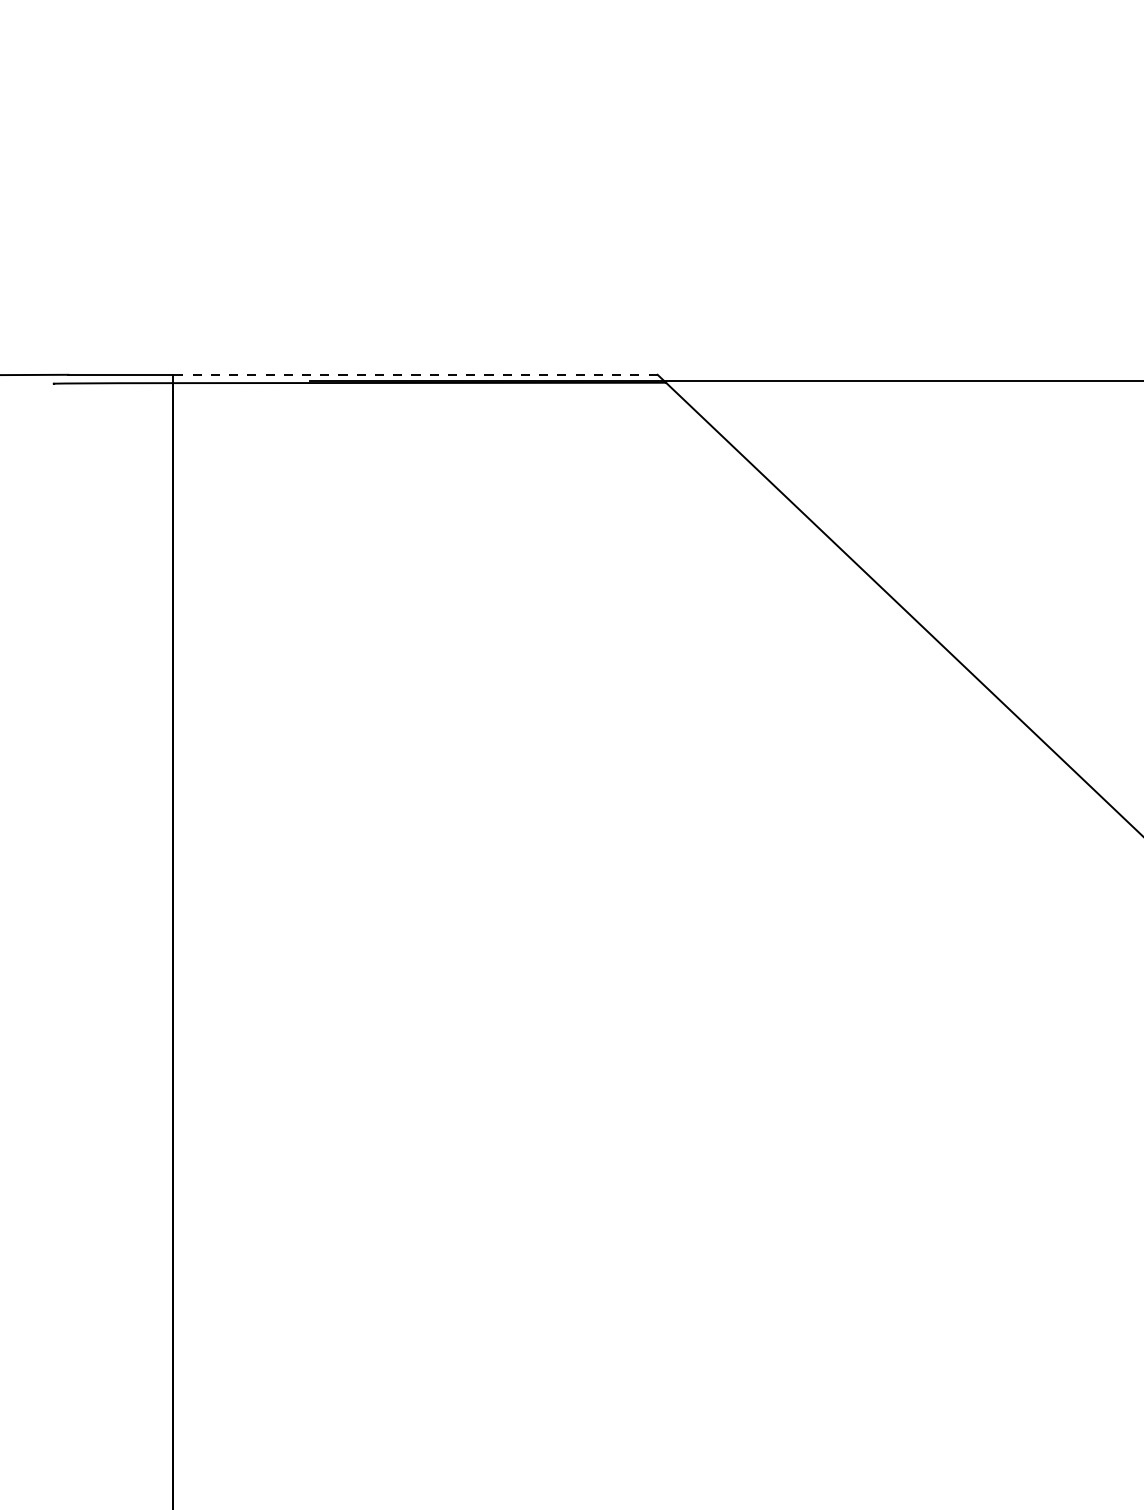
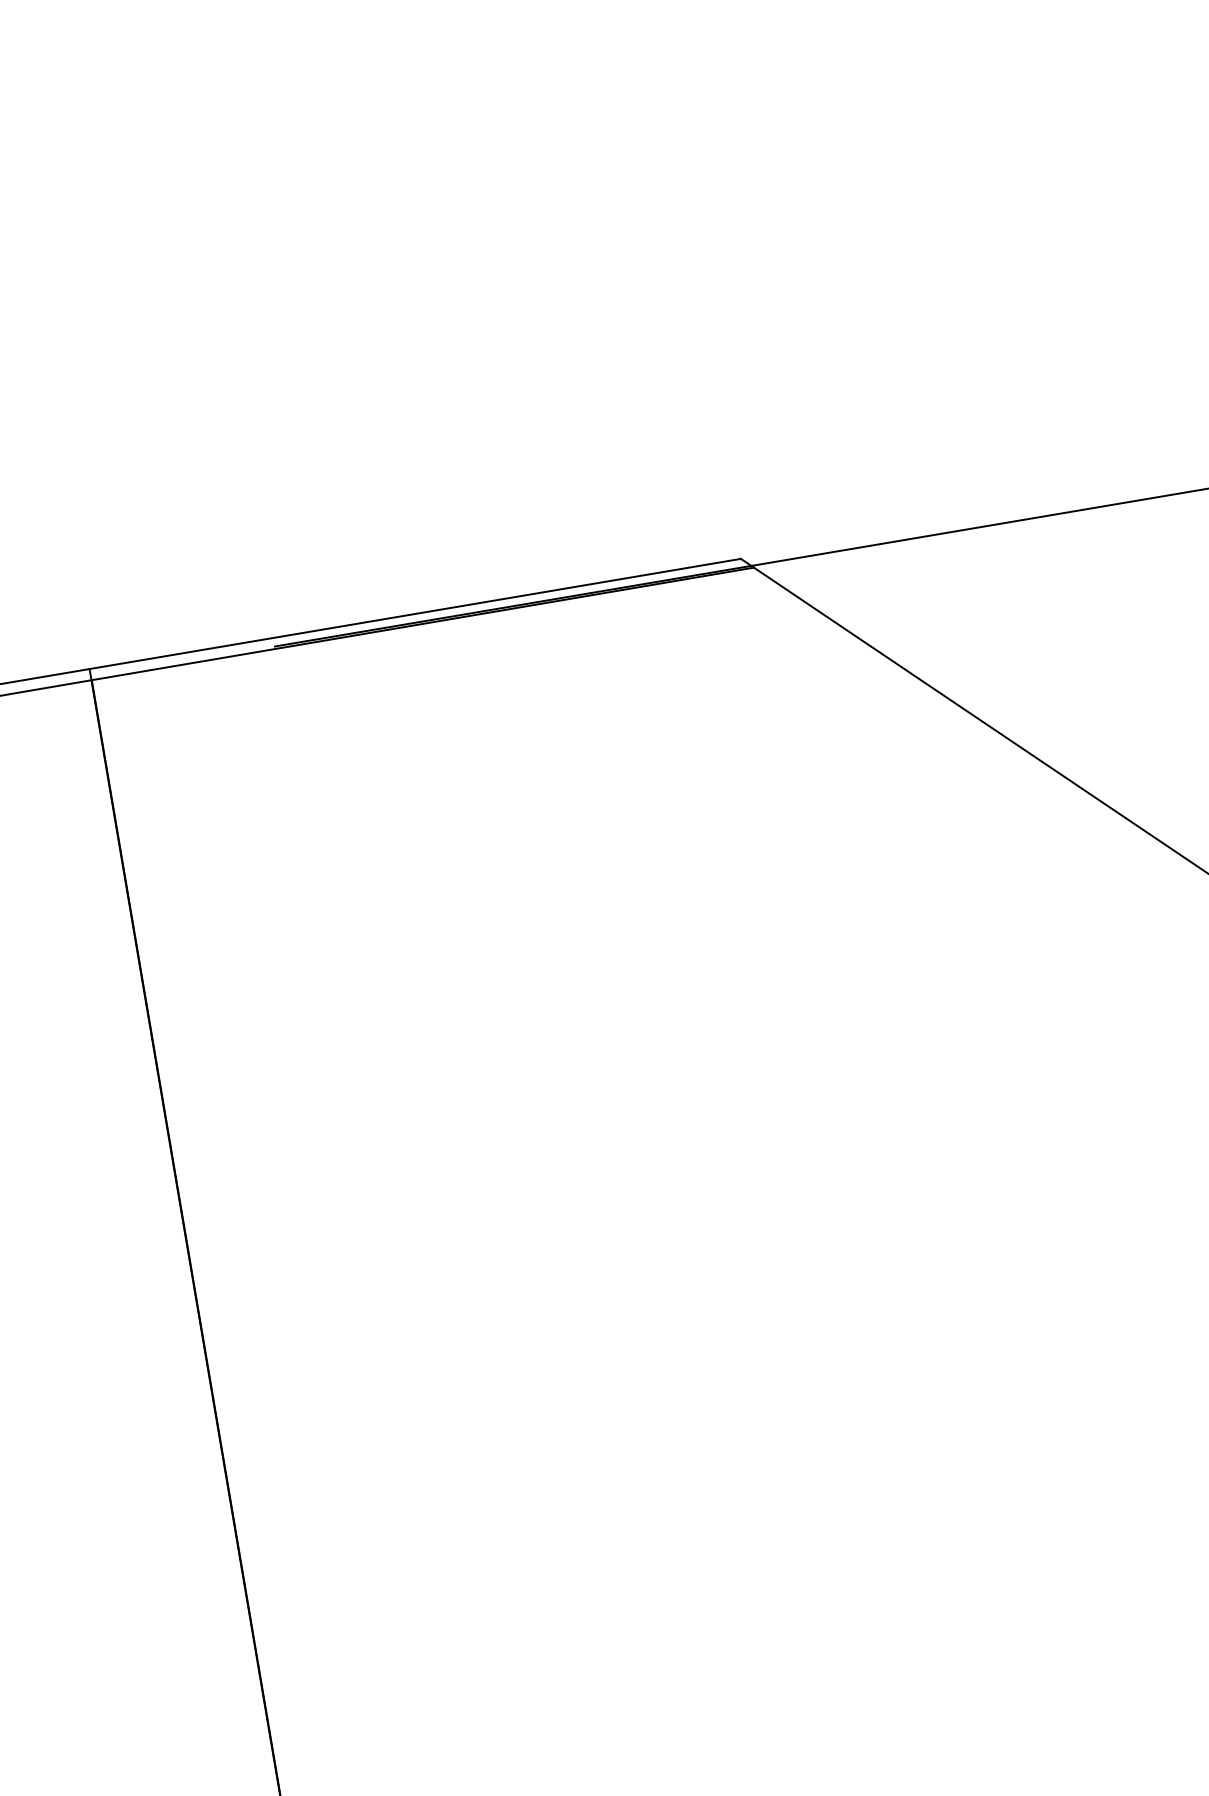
line: (414, 374) -> (413, 613), dashed -> solid

